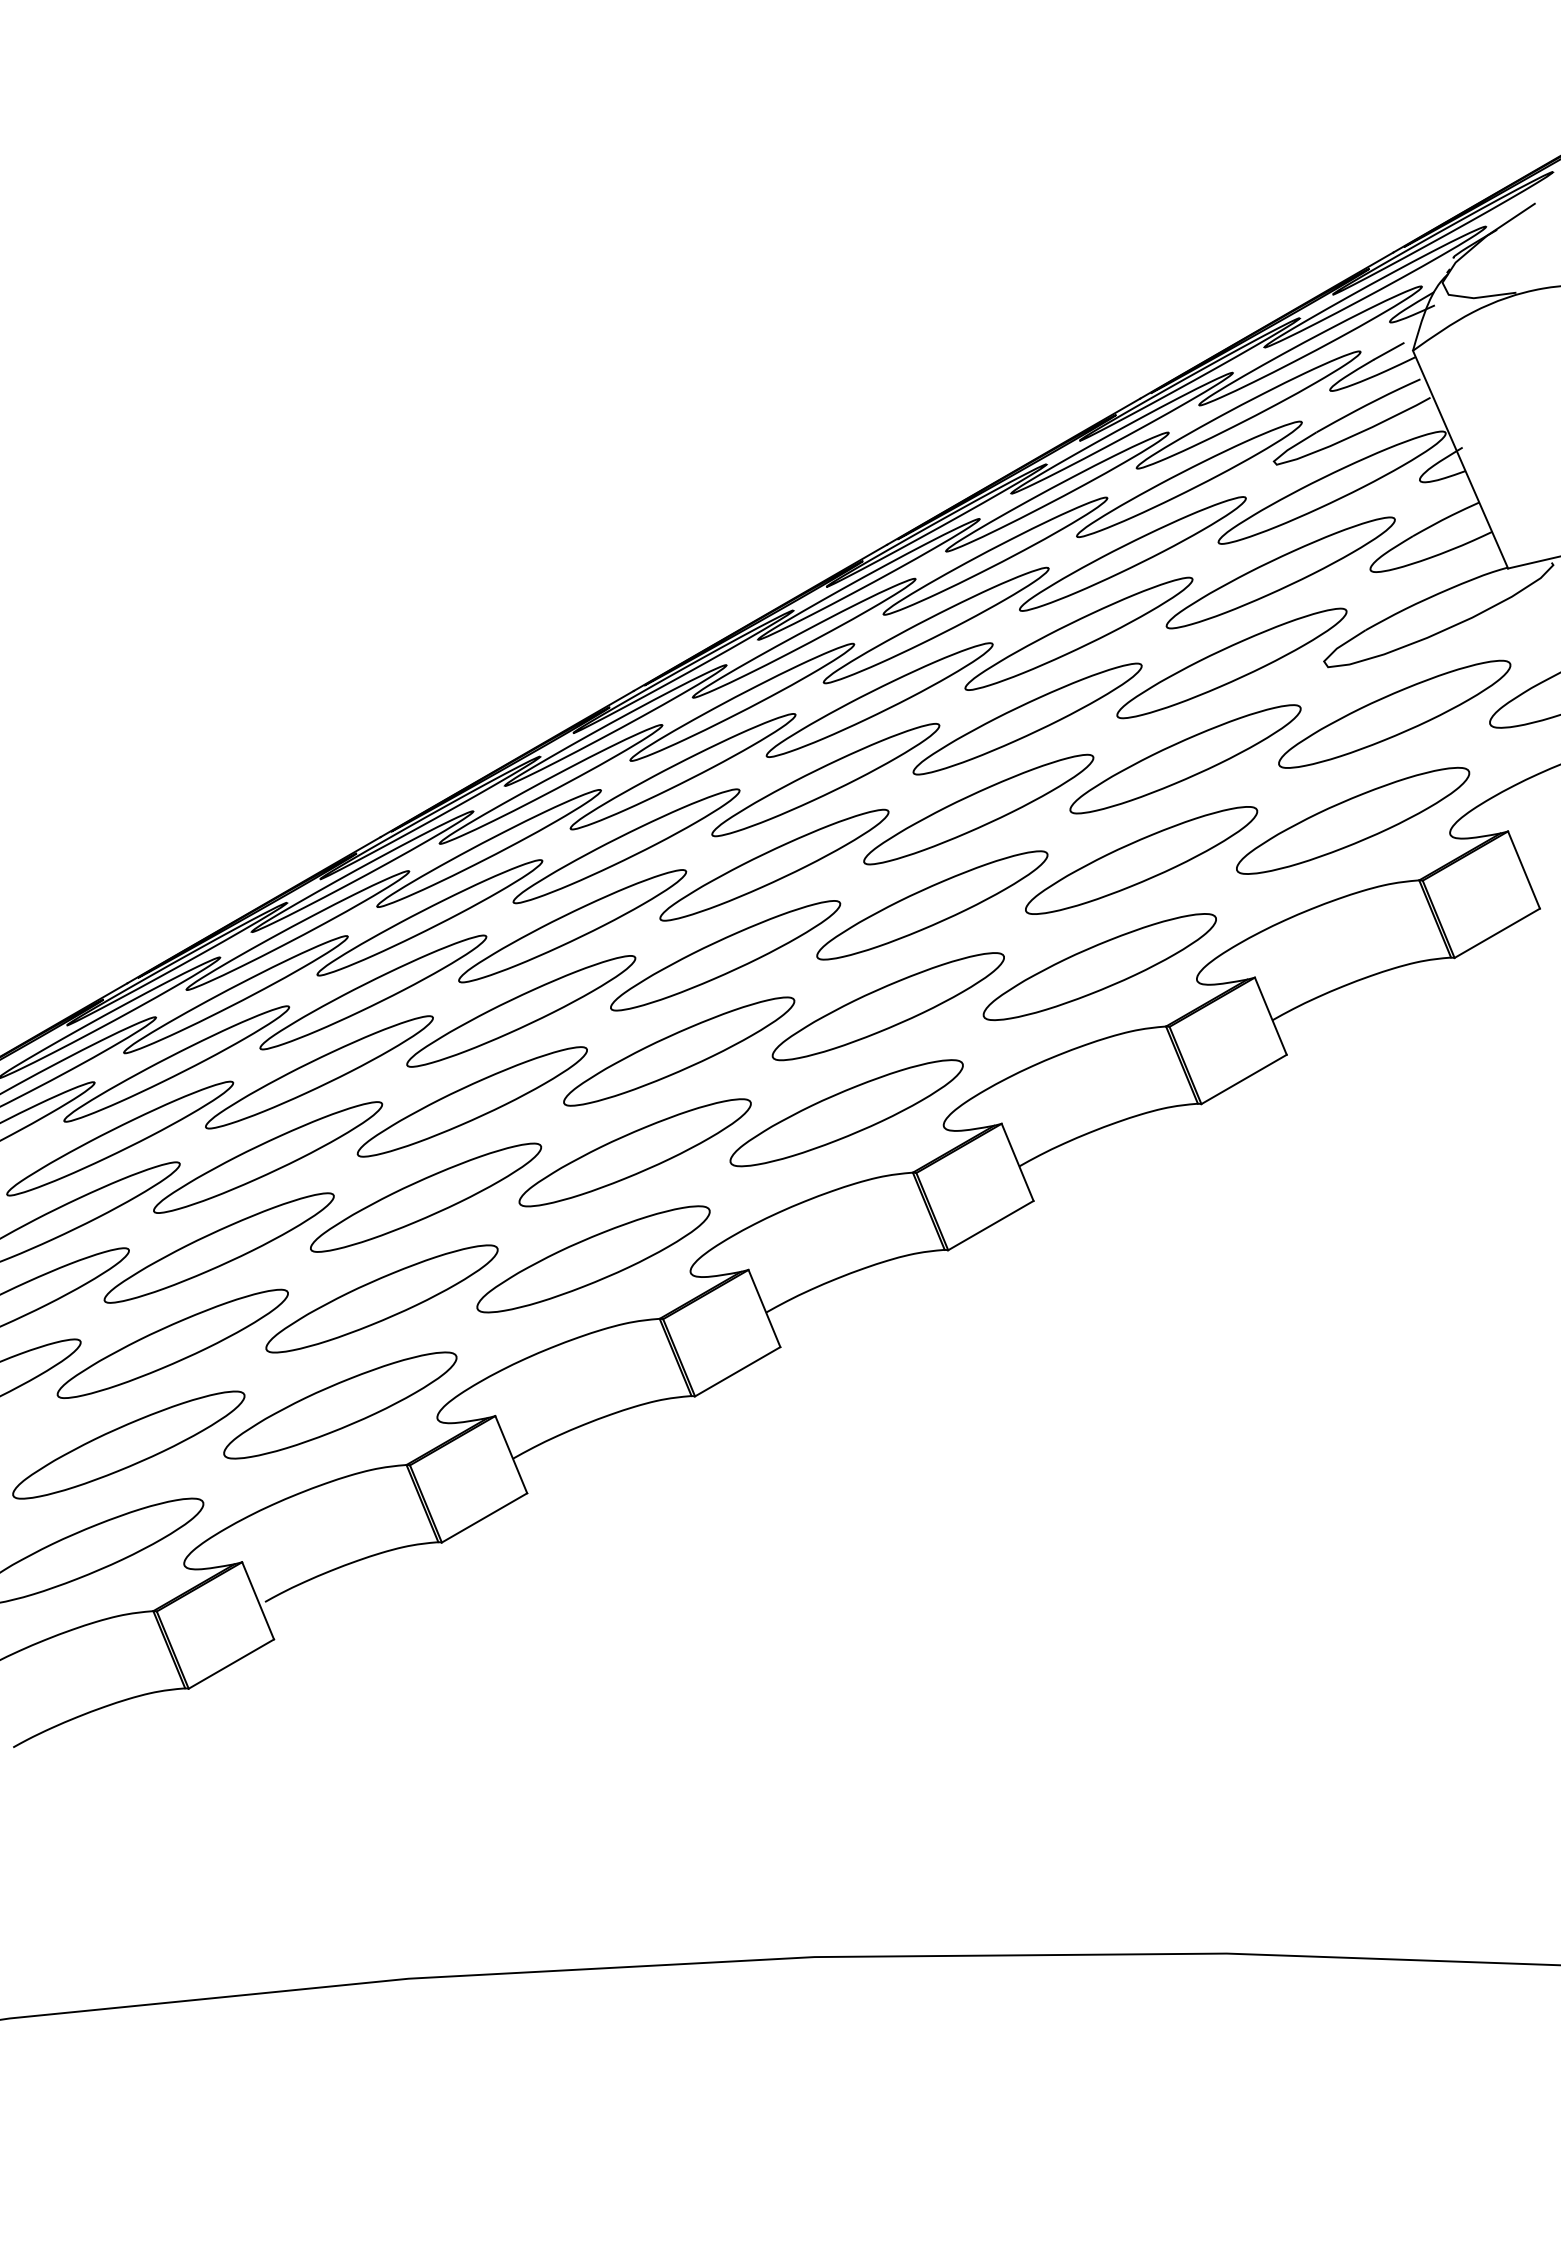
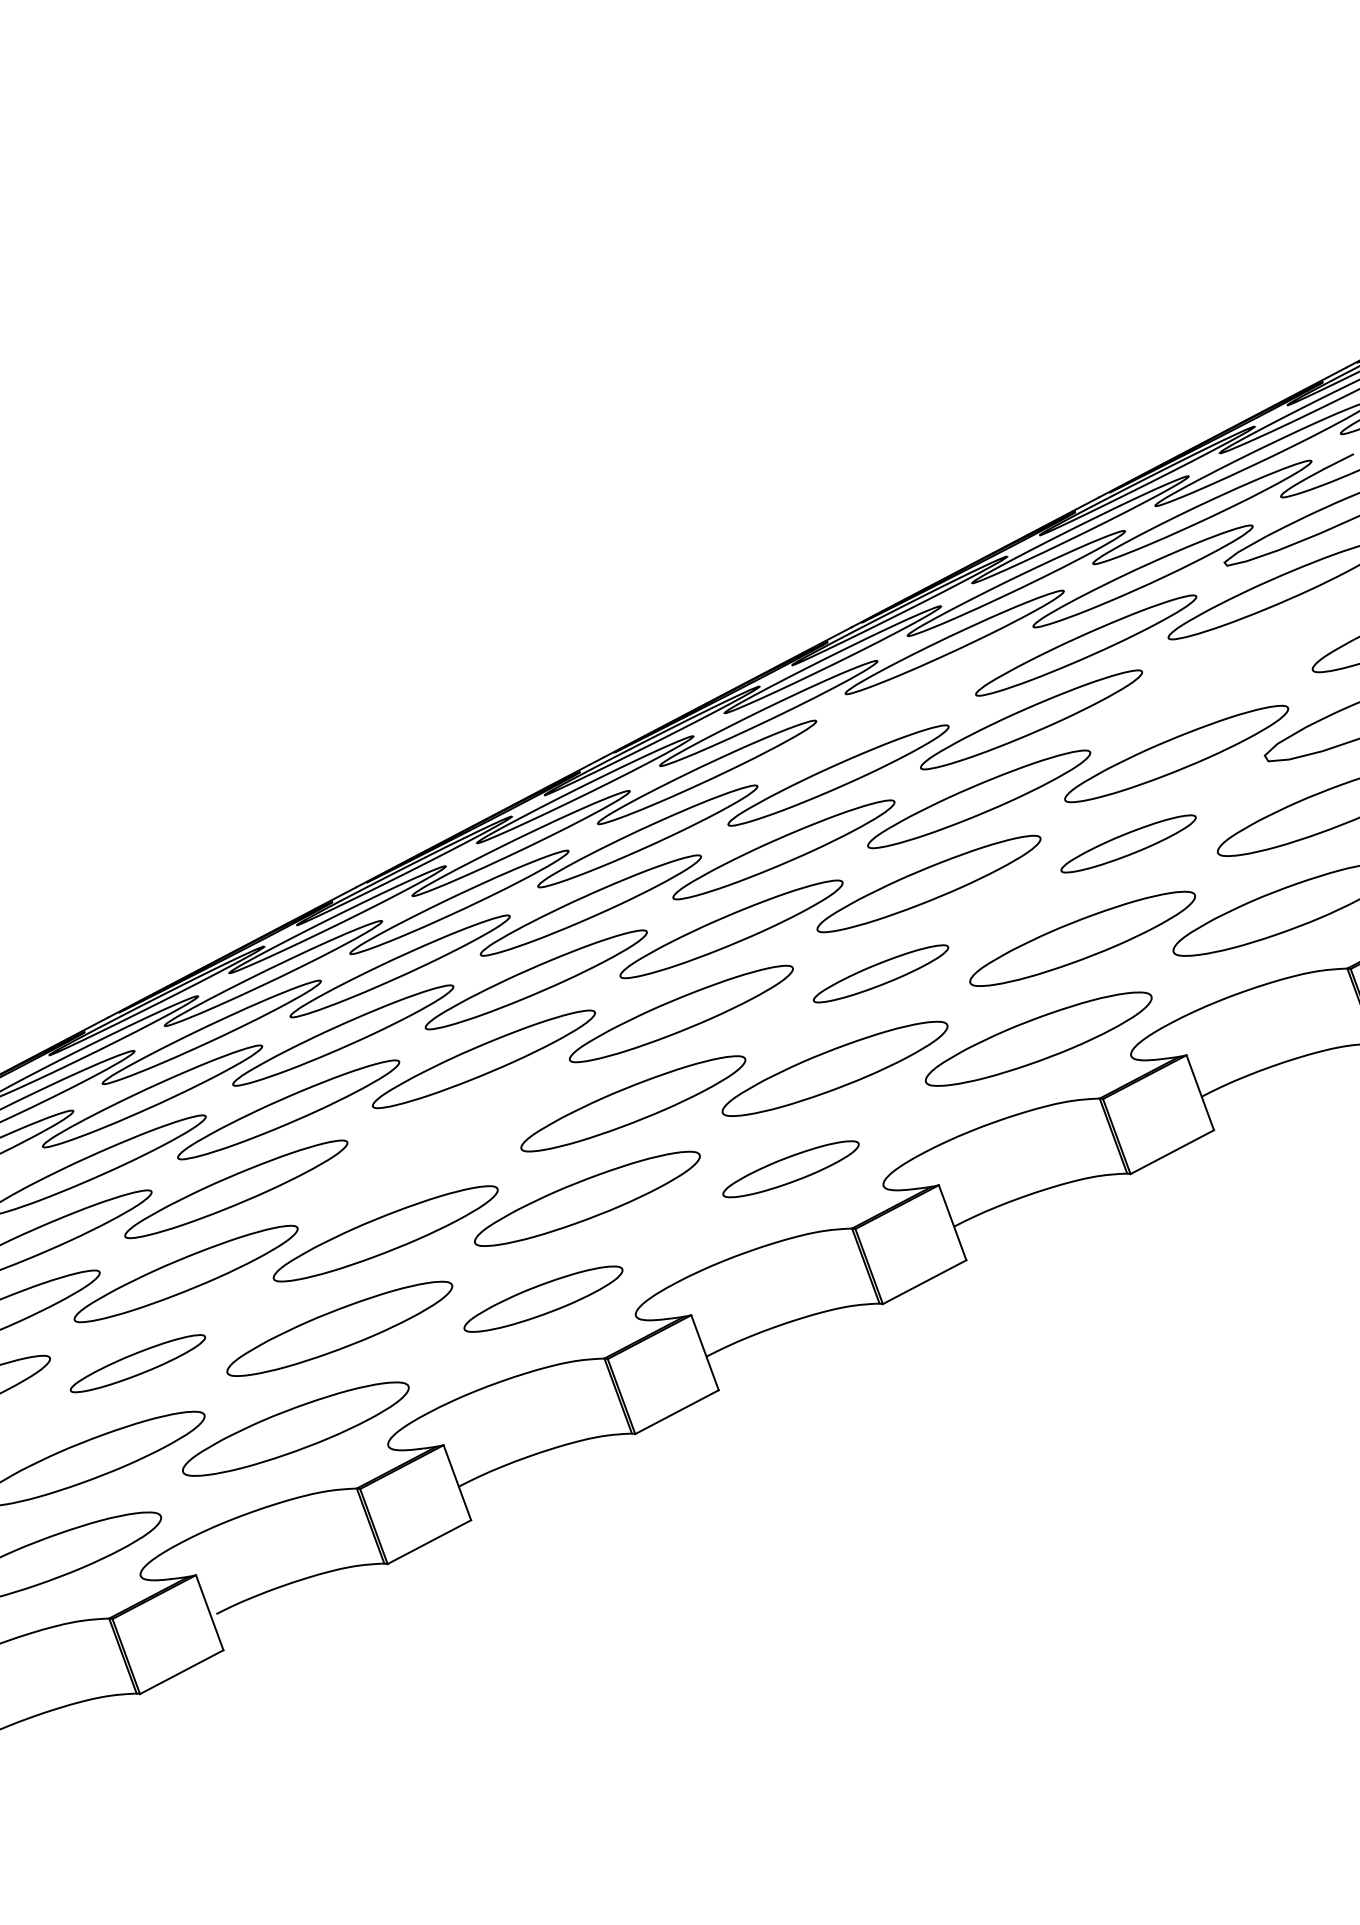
part: (1280, 572) -> (1226, 668), removed
part: (935, 625) -> (894, 706), removed
part: (1185, 759) -> (1128, 844), size x0.6
part: (932, 905) -> (881, 973), size x0.6
part: (471, 1101) -> (432, 1143), removed
part: (846, 1113) -> (790, 1169), size x0.6
part: (593, 1259) -> (543, 1299), size x0.7
part: (172, 1343) -> (137, 1363), size x0.6

